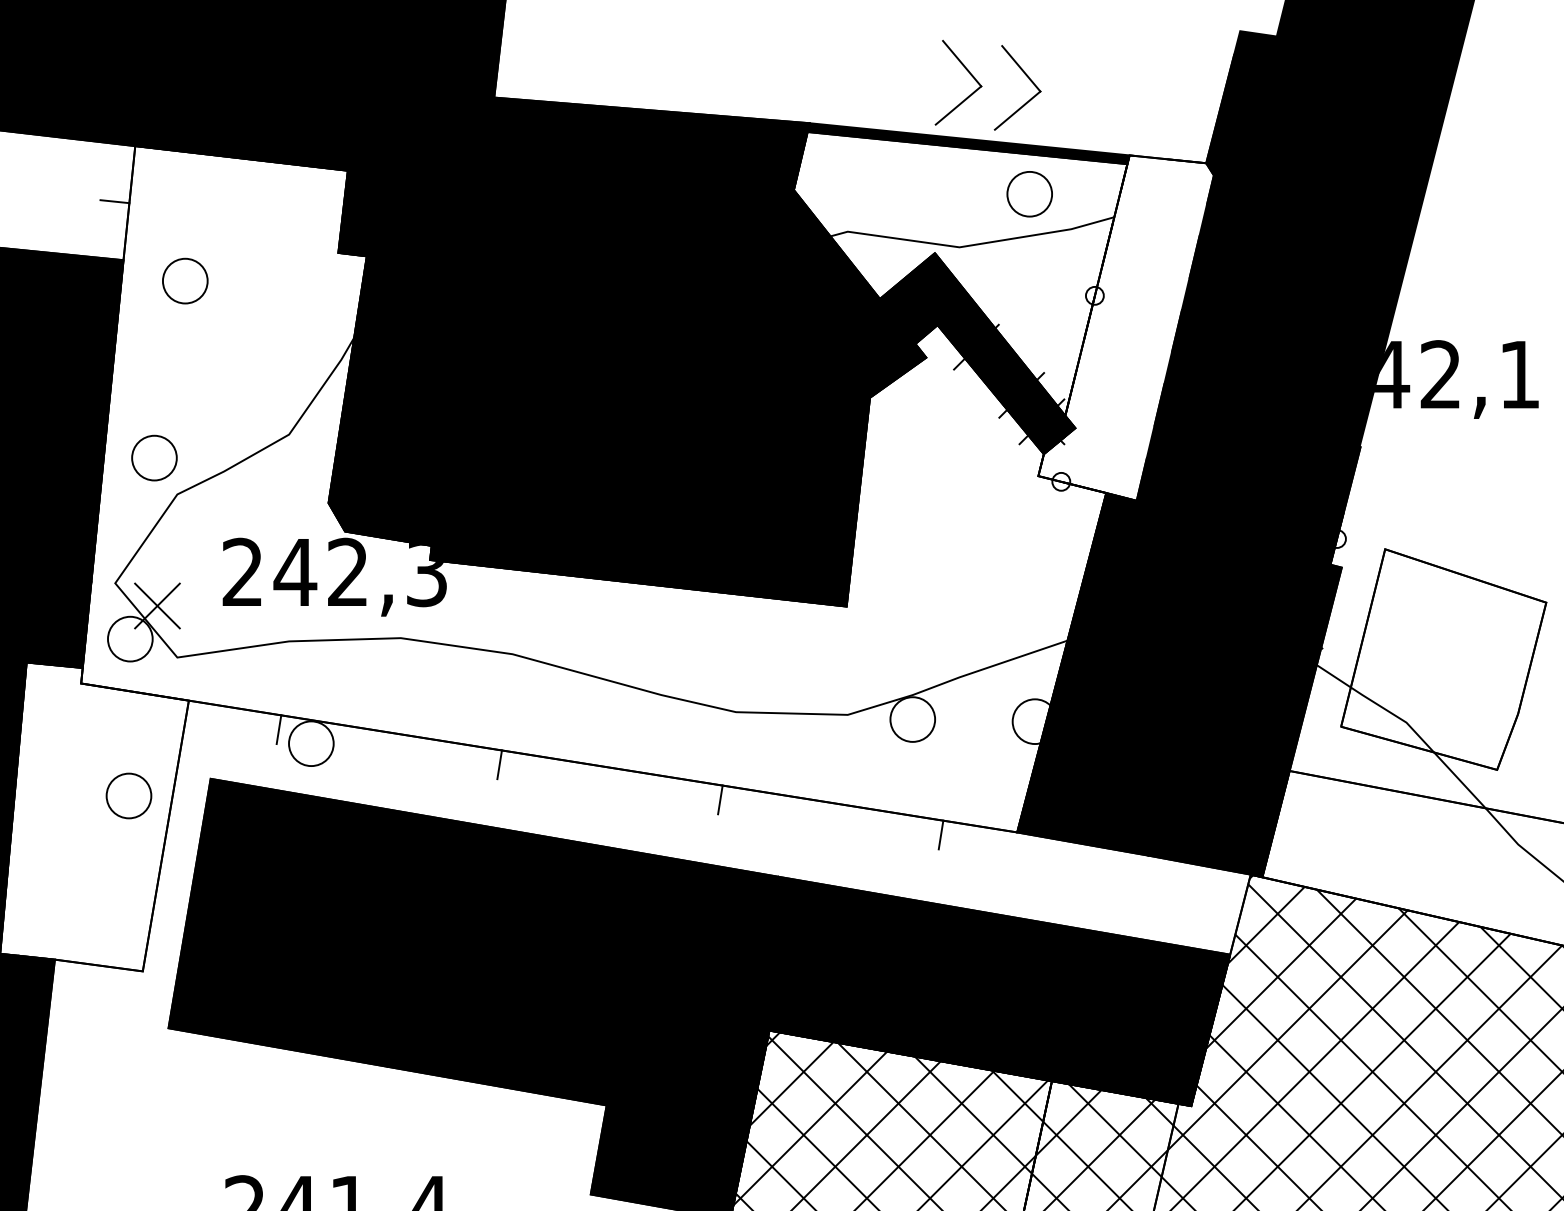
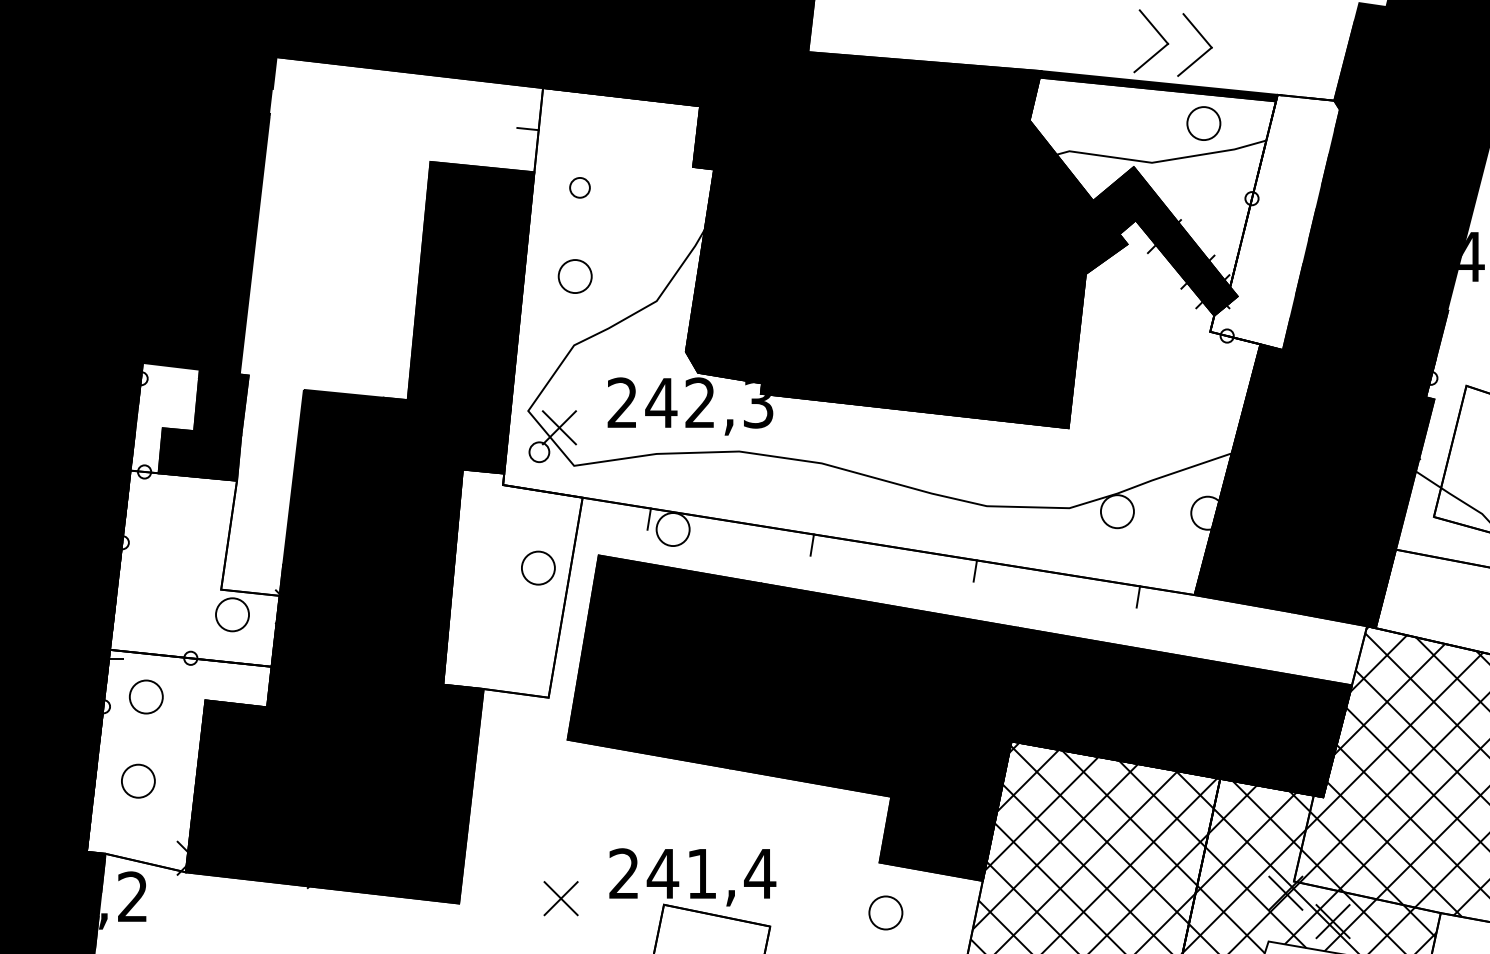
circle: (184, 280) -> (579, 187), size x0.6
circle: (153, 458) -> (574, 276), moved
circle: (129, 638) -> (538, 451), size x0.6

